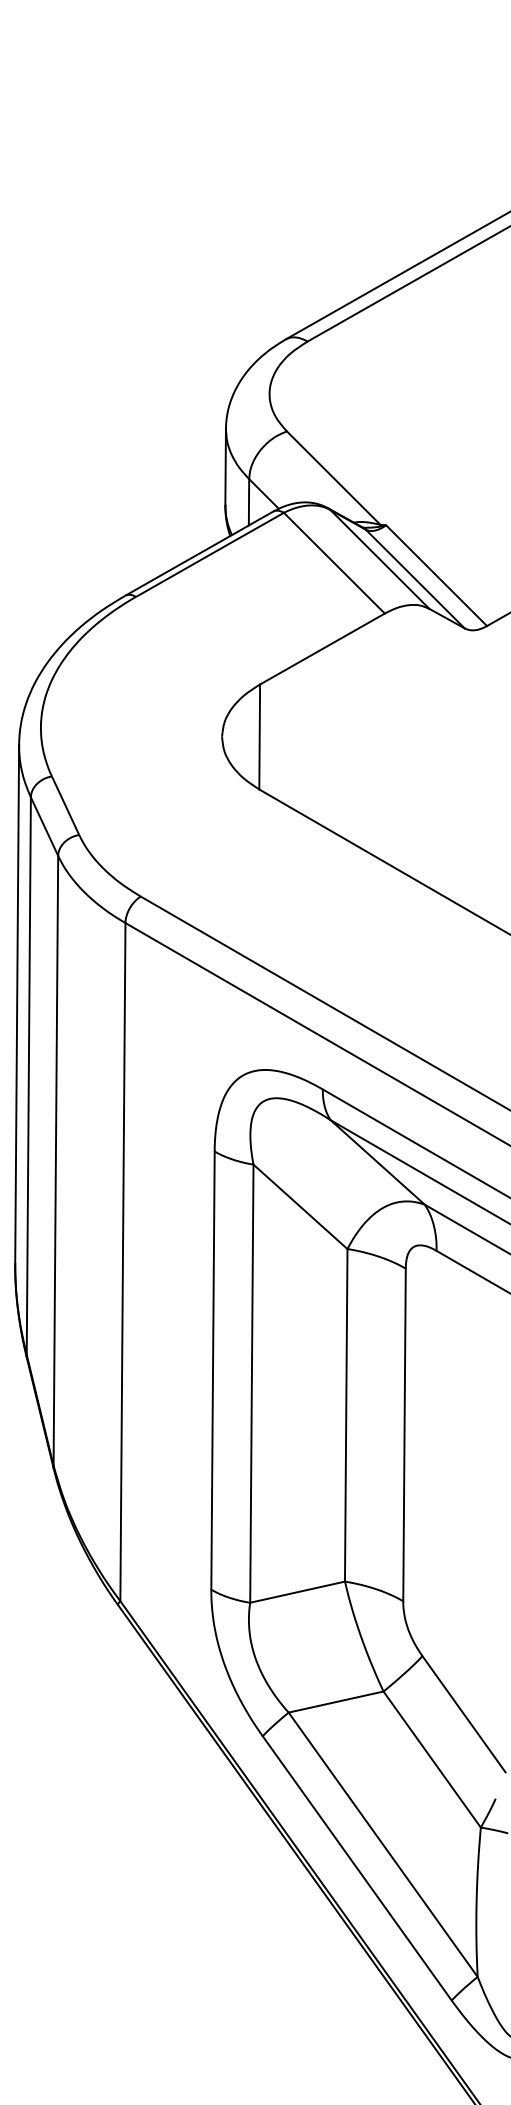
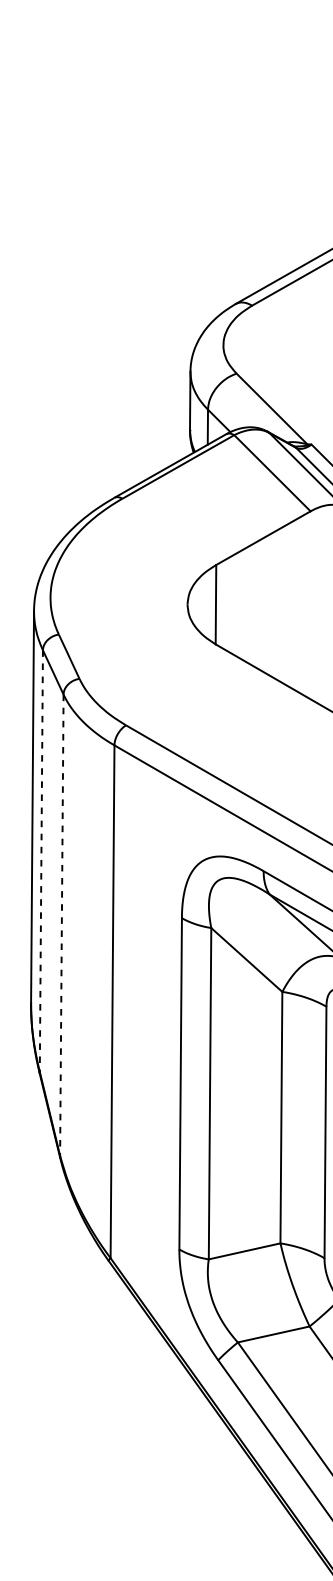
line: (28, 1076) -> (41, 861), solid -> dashed
line: (55, 1160) -> (61, 924), solid -> dashed

